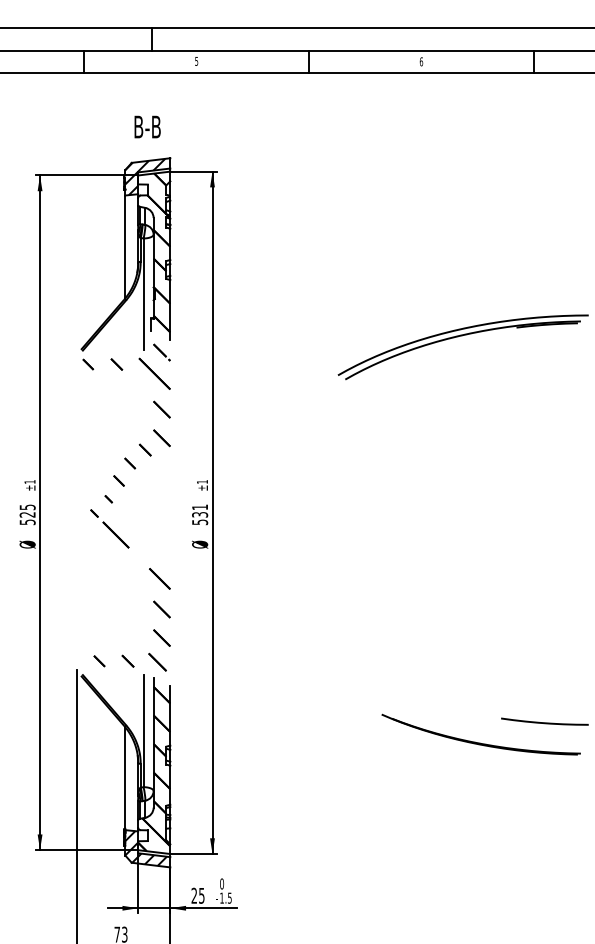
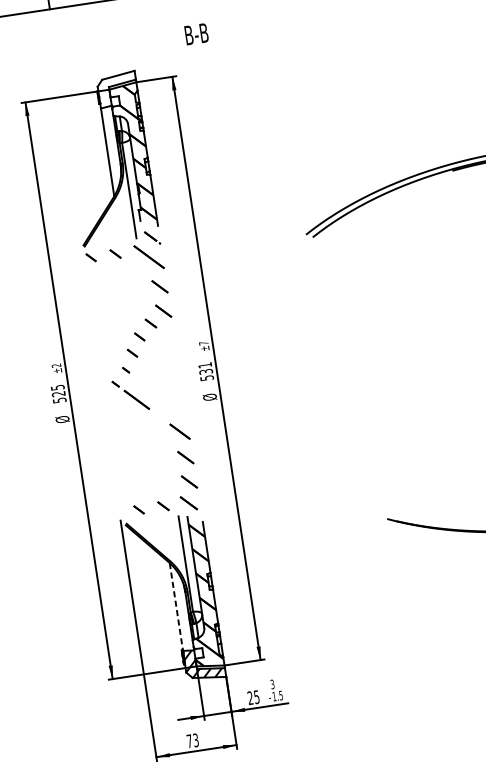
text: (147, 126) -> (196, 33), moved
hatch: (147, 176) -> (117, 89), removed
text: (29, 481) -> (56, 365), ±1 -> ±2
text: (202, 481) -> (203, 342), ±1 -> ±7
line: (125, 779) -> (176, 607), solid -> dashed
text: (222, 883) -> (272, 683), 0 -> 3

